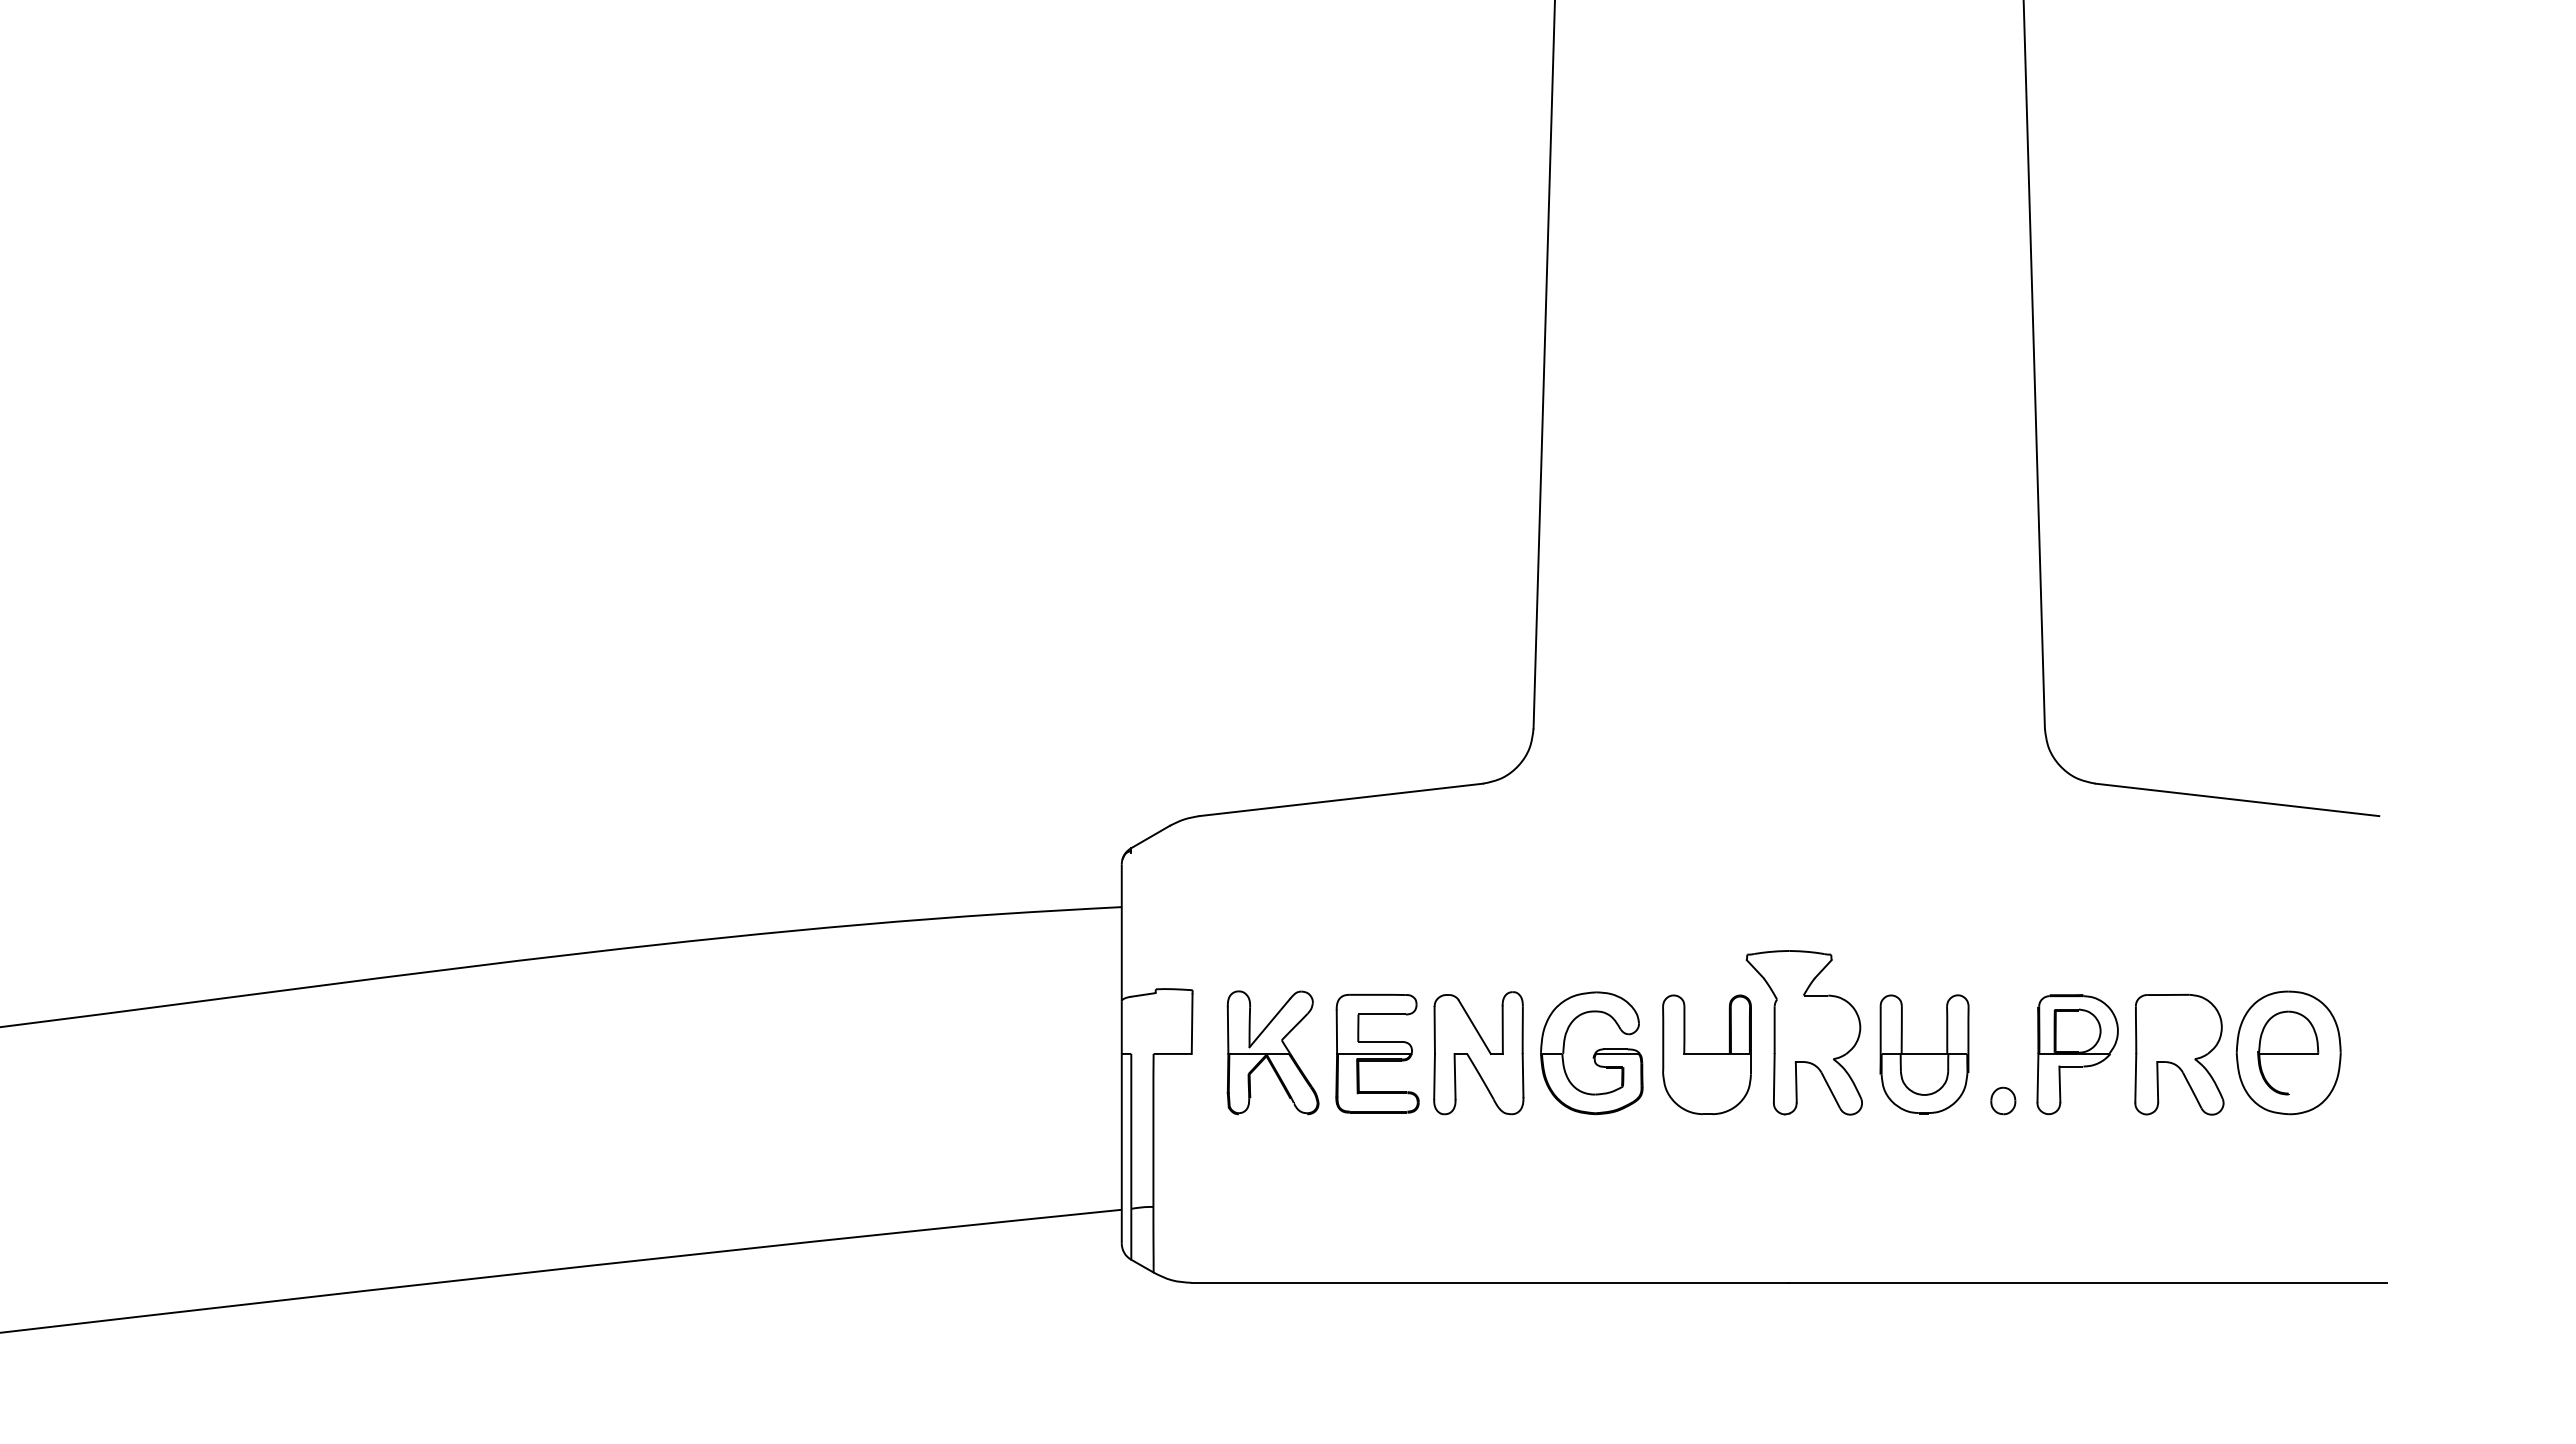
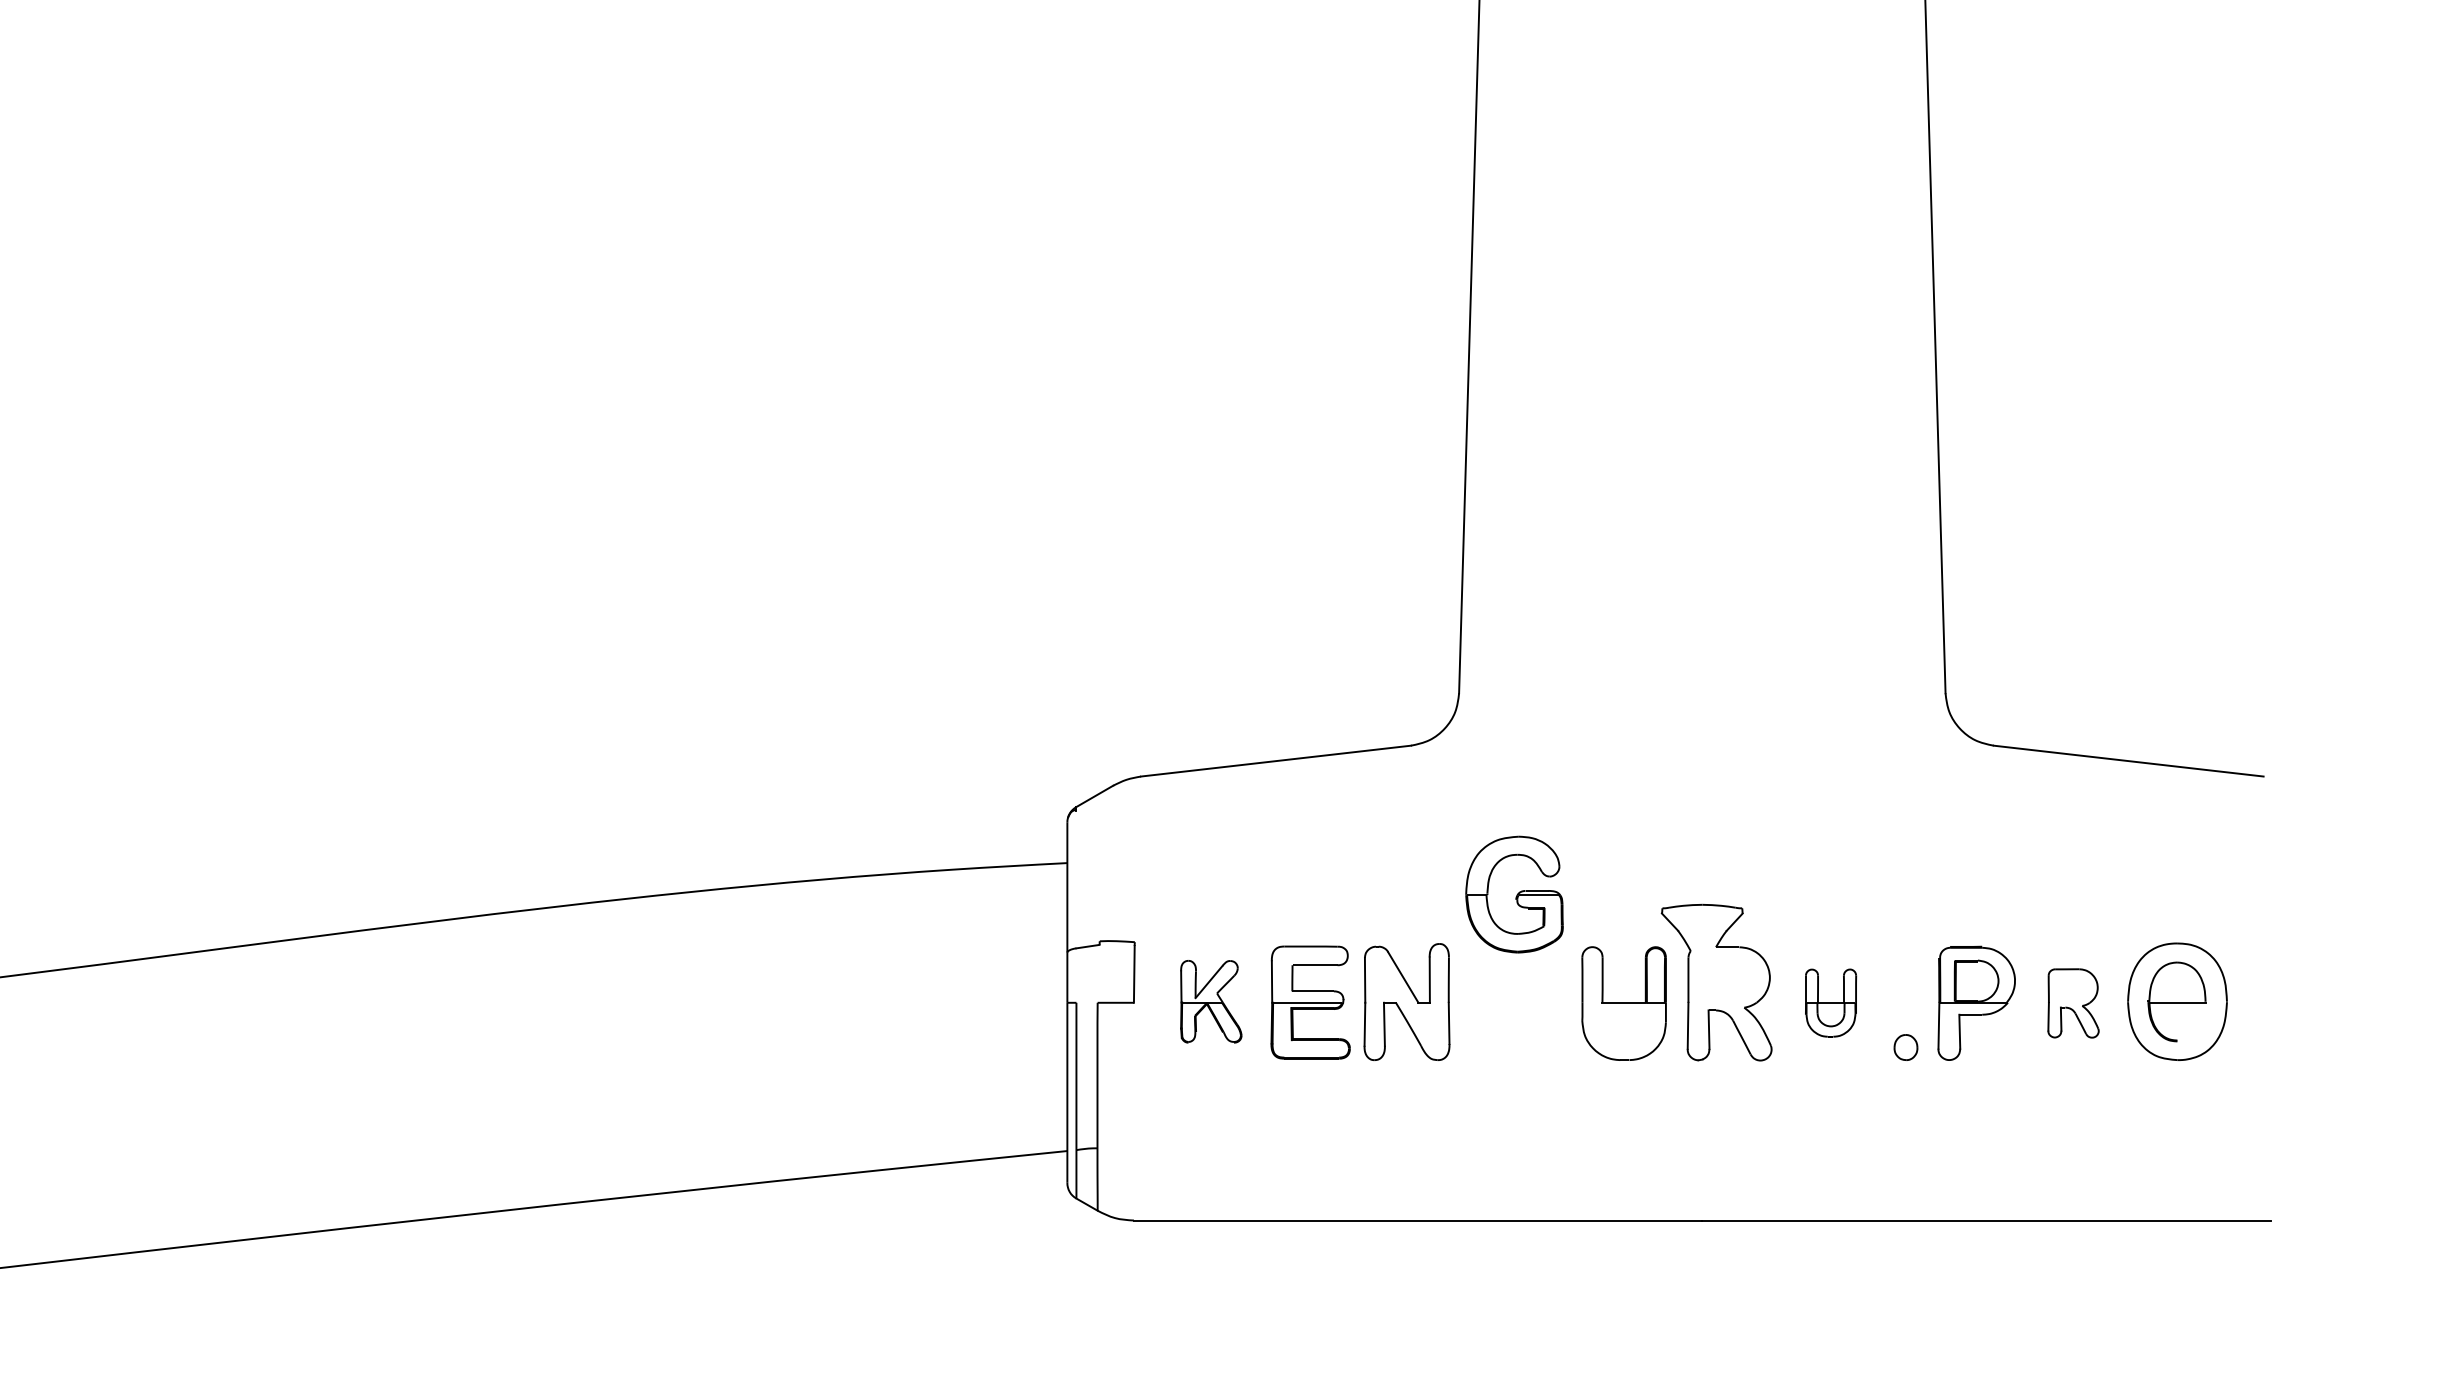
part: (1272, 1052) -> (1210, 1001), size x0.7
part: (1591, 1053) -> (1514, 894), moved
part: (1924, 1054) -> (1831, 1003), size x0.6
part: (2179, 1054) -> (2073, 1003), size x0.6

